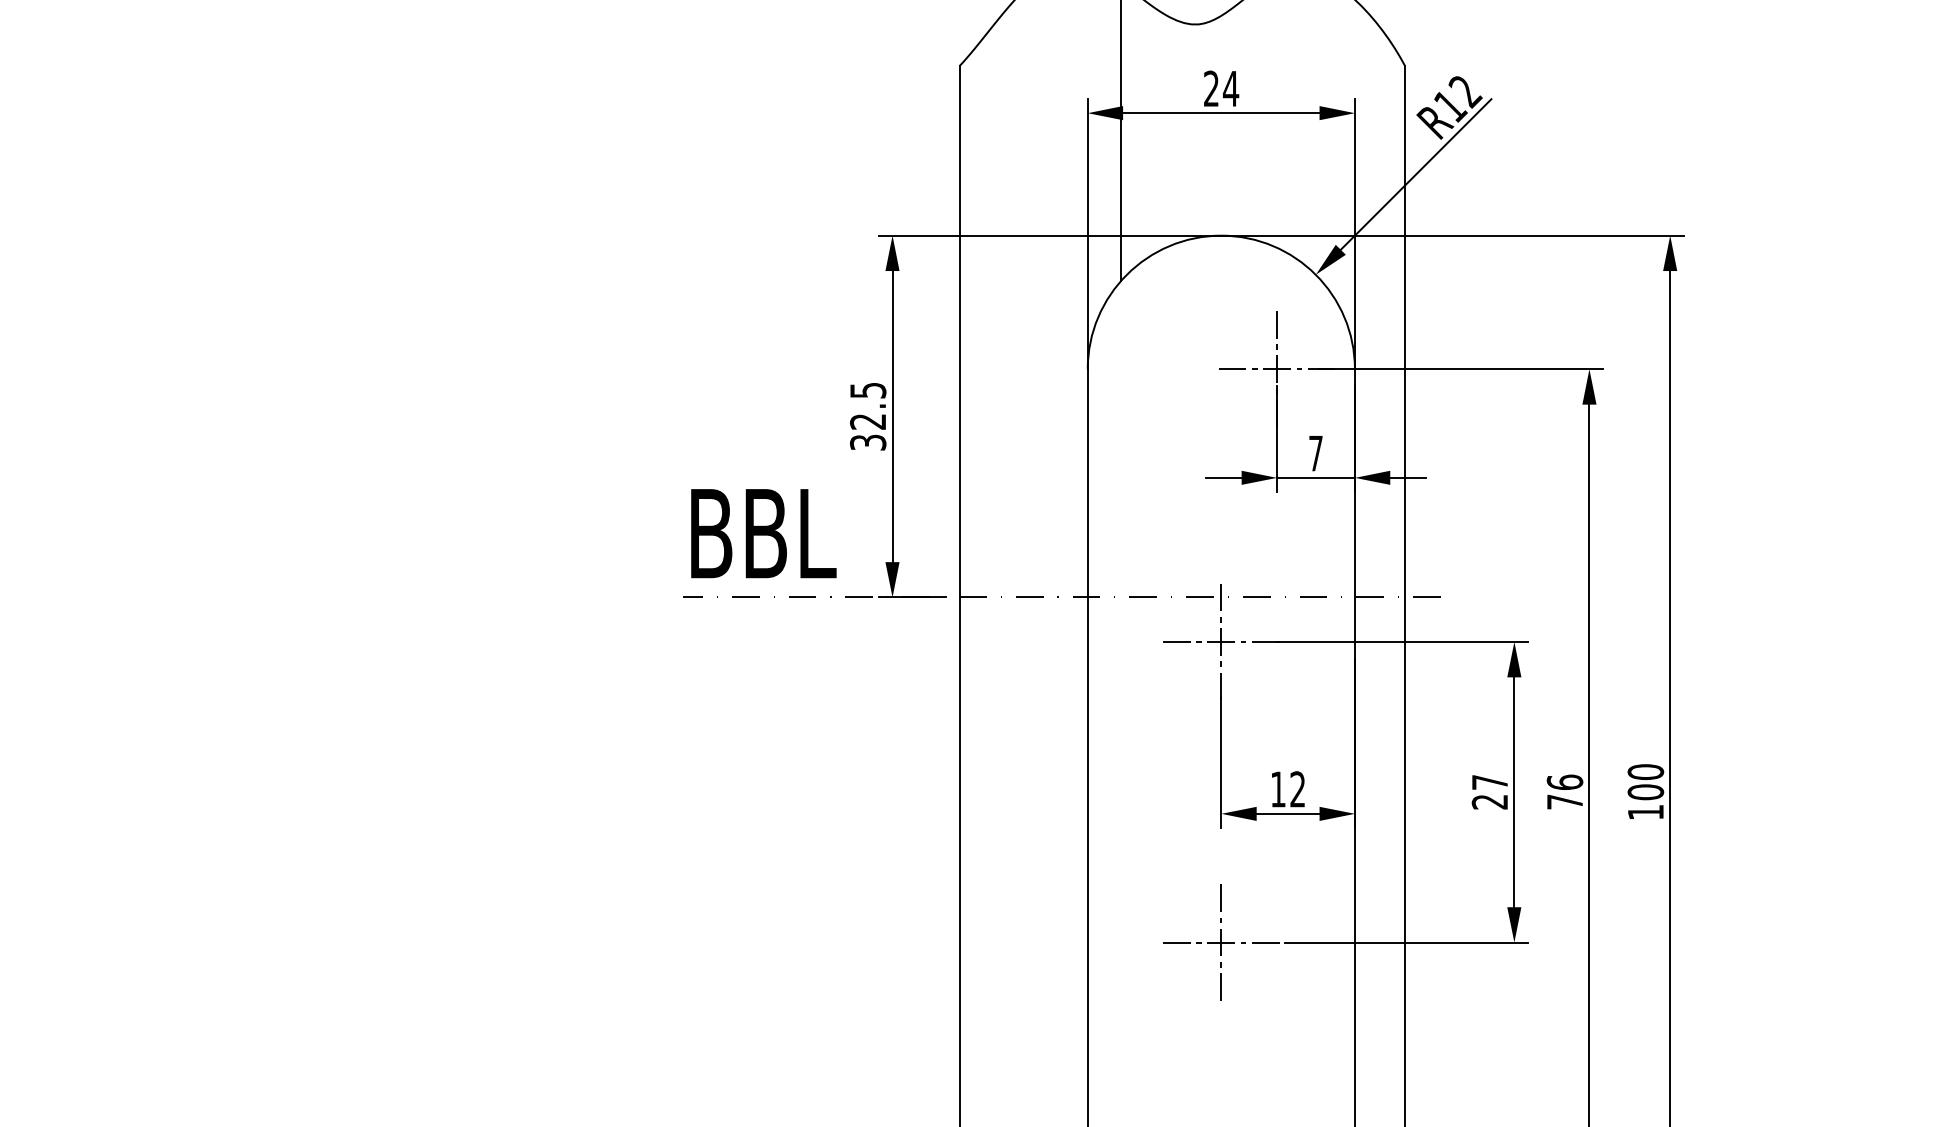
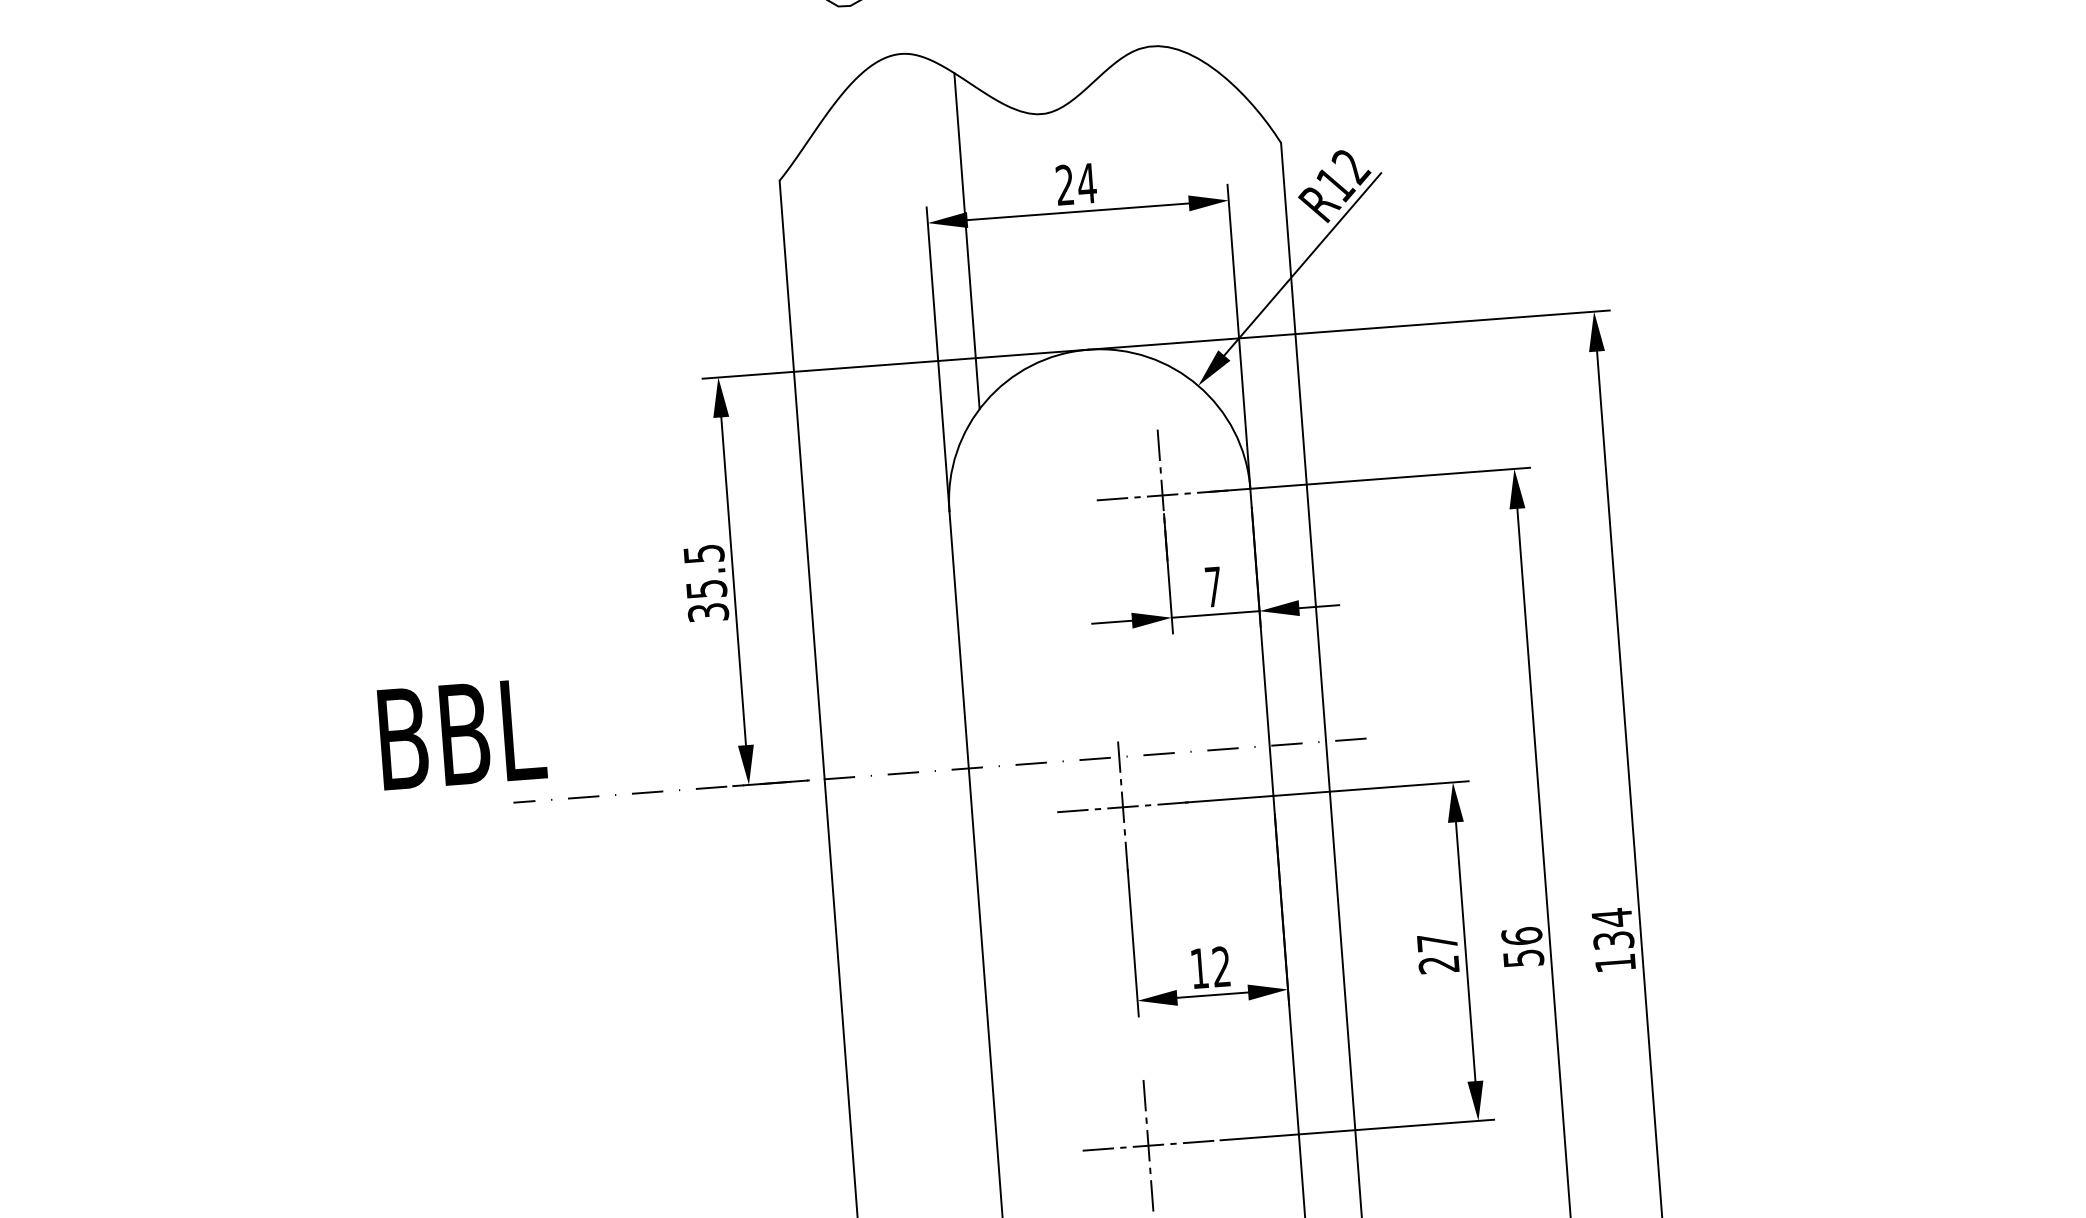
text: (868, 421) -> (706, 588), 32.5 -> 35.5
text: (763, 533) -> (461, 734), moved
text: (1645, 781) -> (1612, 928), 100 -> 134
text: (1565, 801) -> (1524, 957), 76 -> 56

